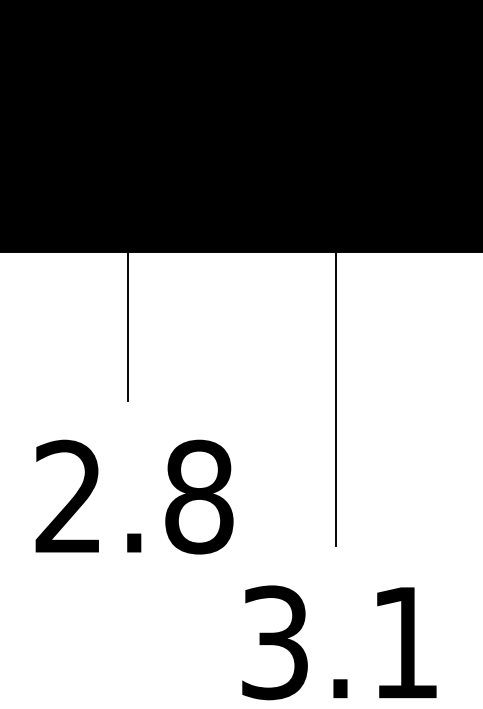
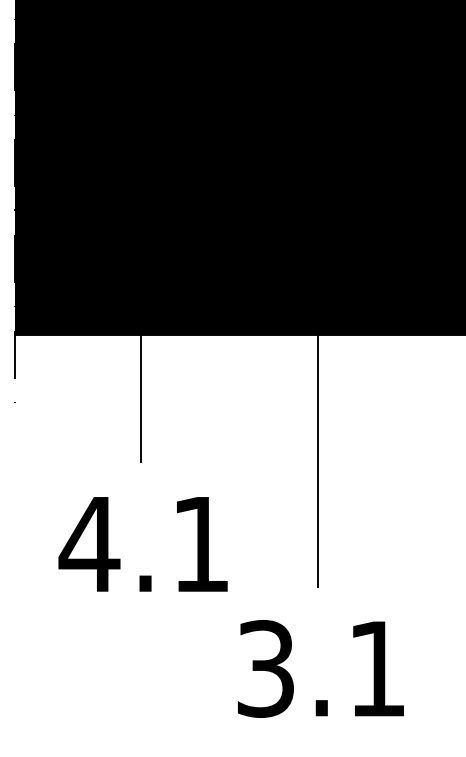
text: (133, 497) -> (144, 544), 2.8 -> 4.1

